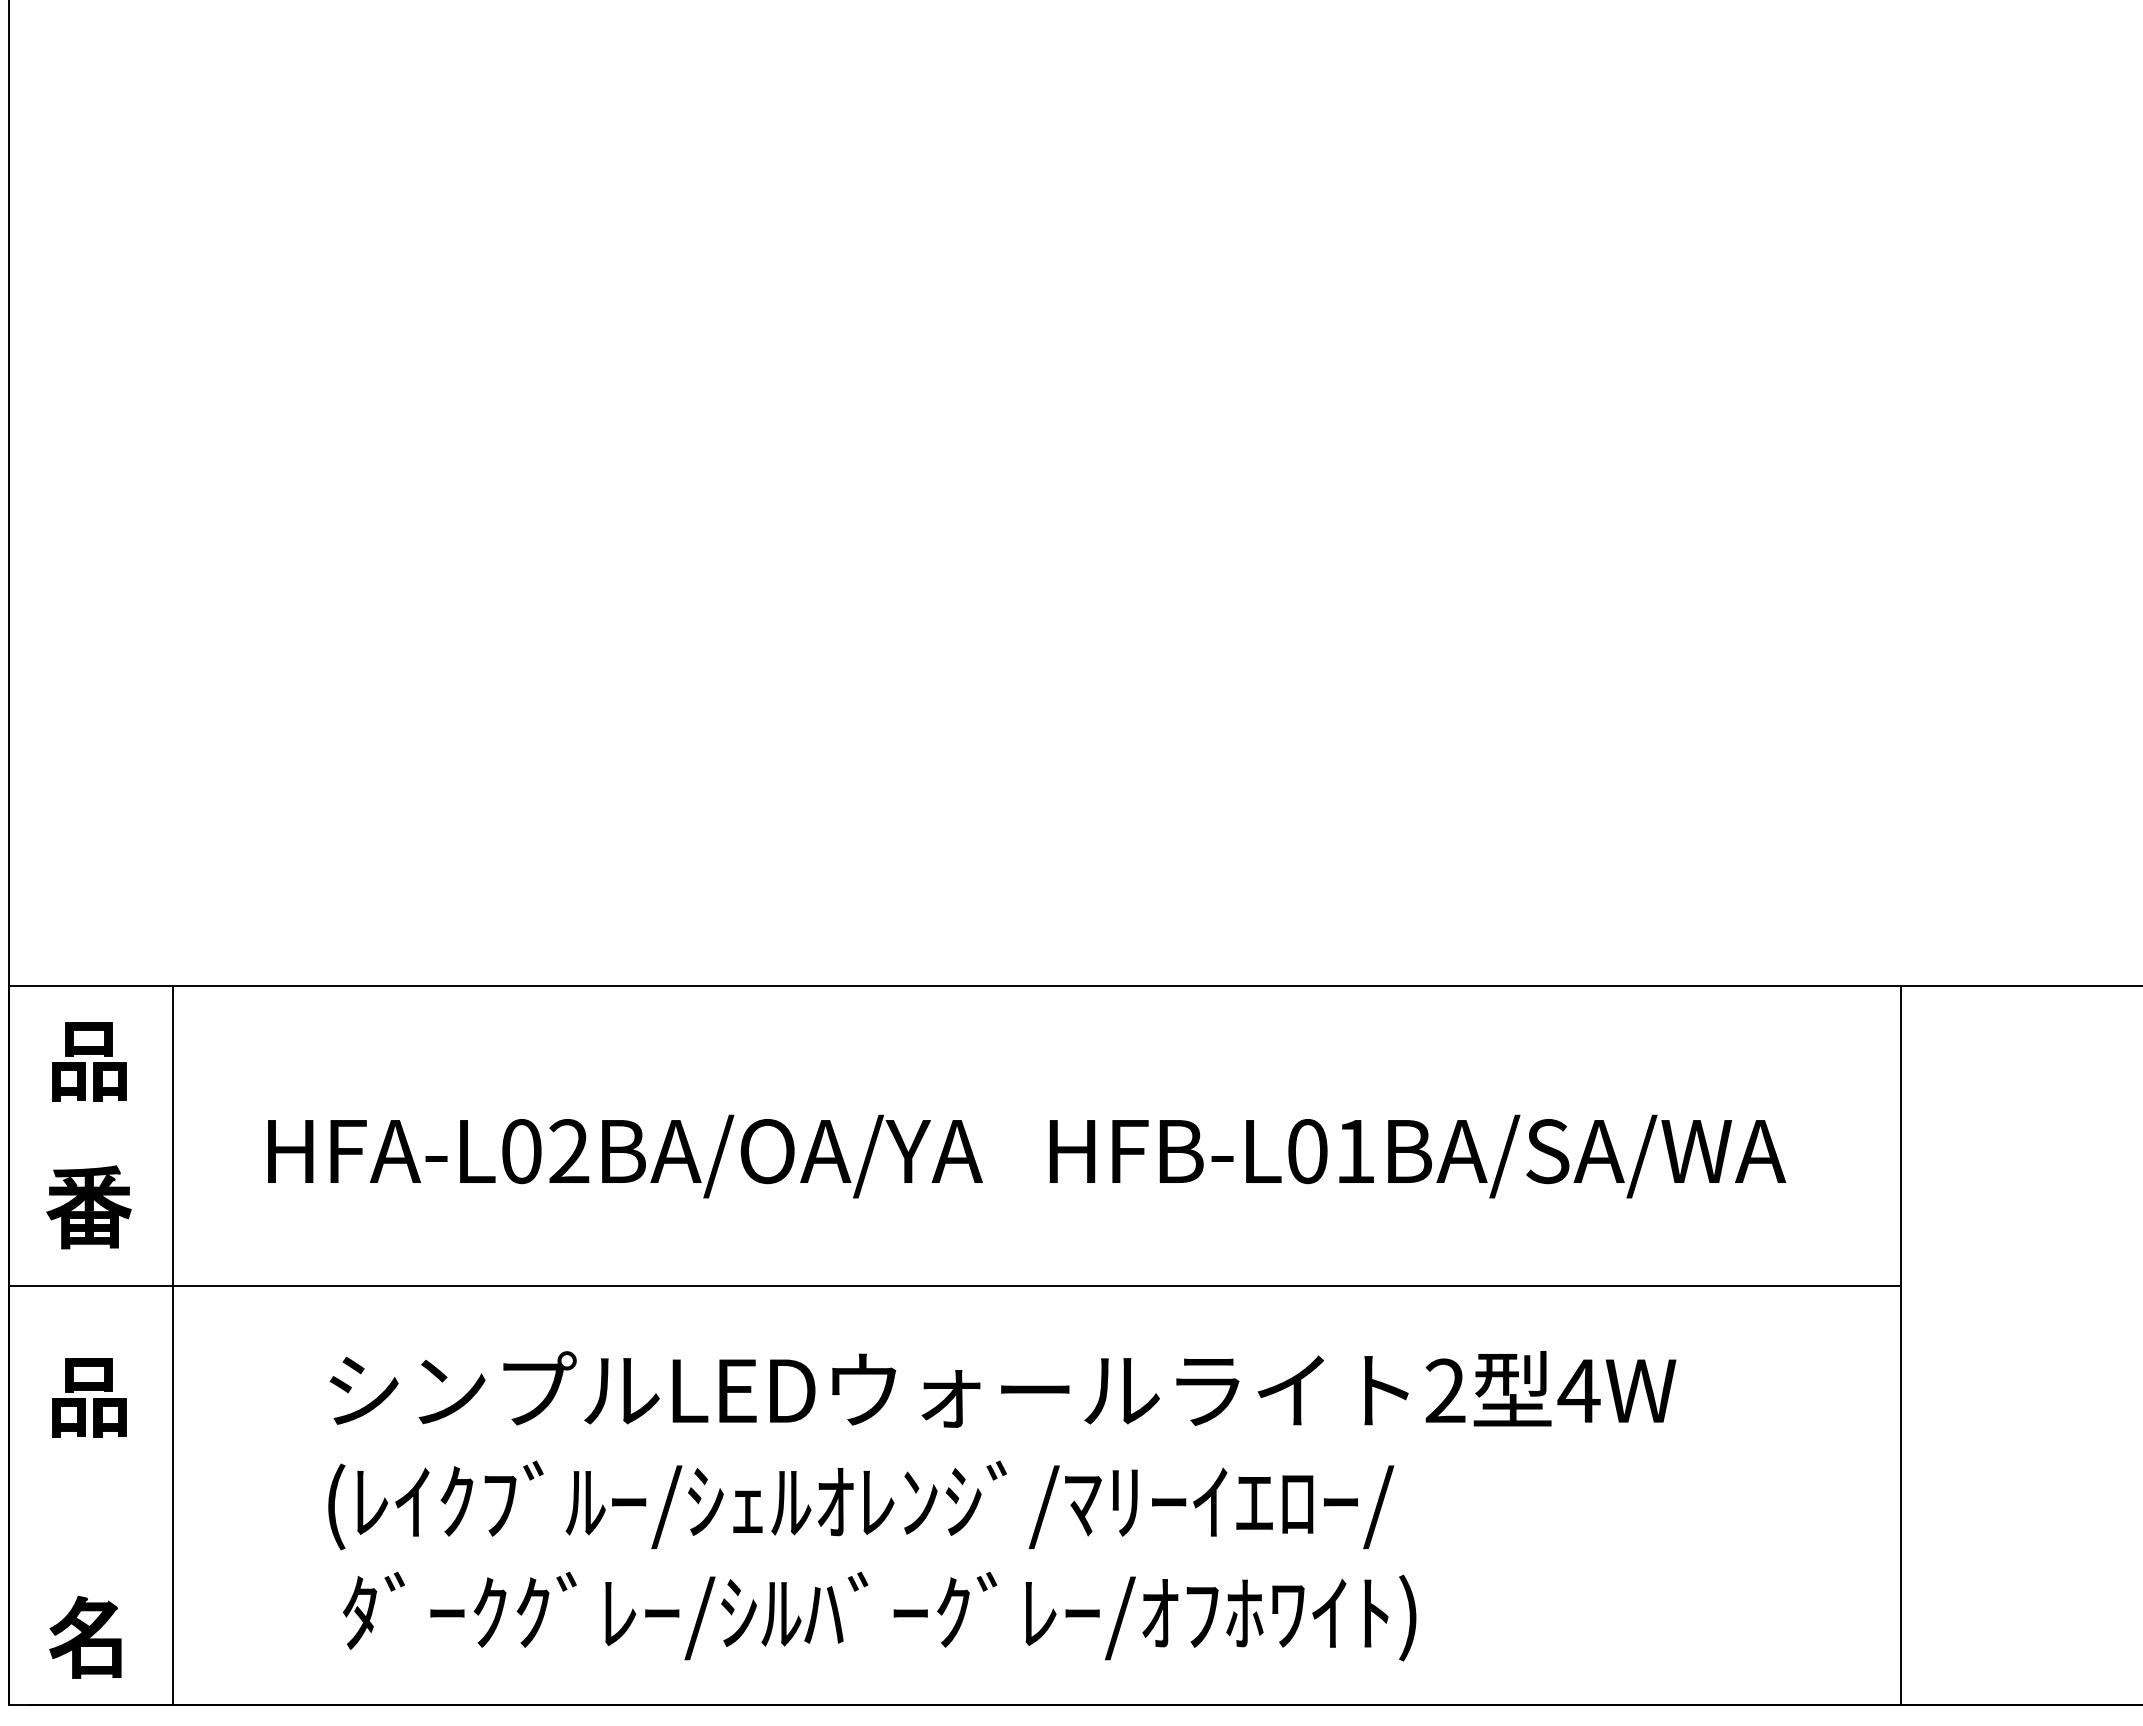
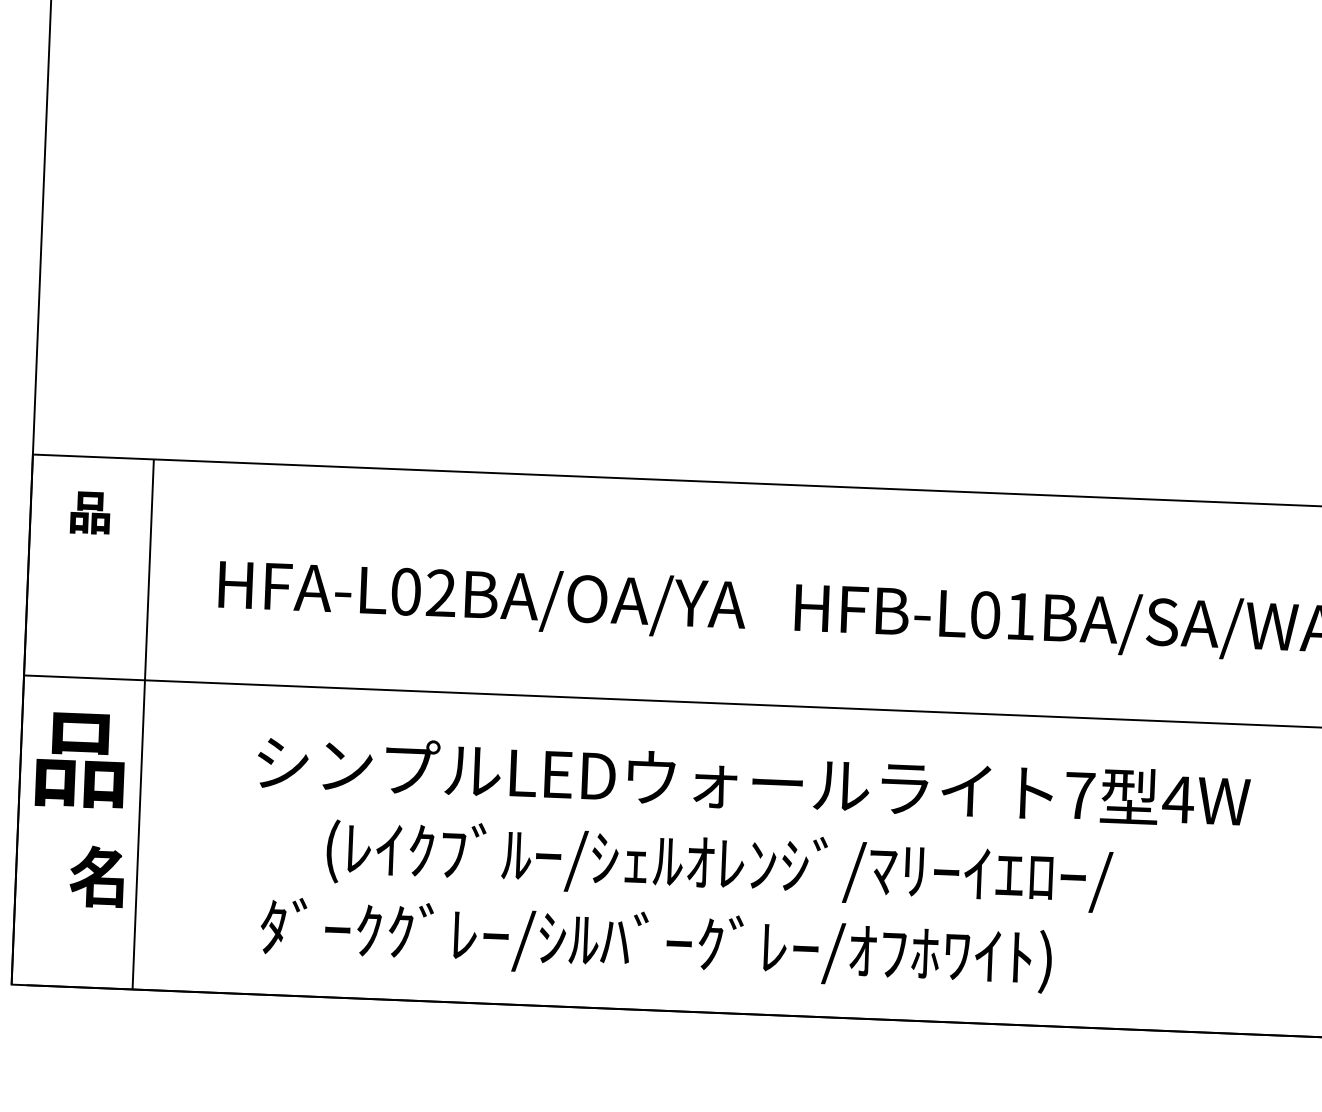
part: (89, 1061) -> (90, 512), size x0.7
part: (88, 1207) -> (85, 620), removed
text: (1445, 1390) -> (1079, 795), 2 -> 7
part: (89, 1397) -> (80, 760), size x1.6
text: (861, 1505) -> (719, 865), moved
part: (85, 1636) -> (97, 876), moved

